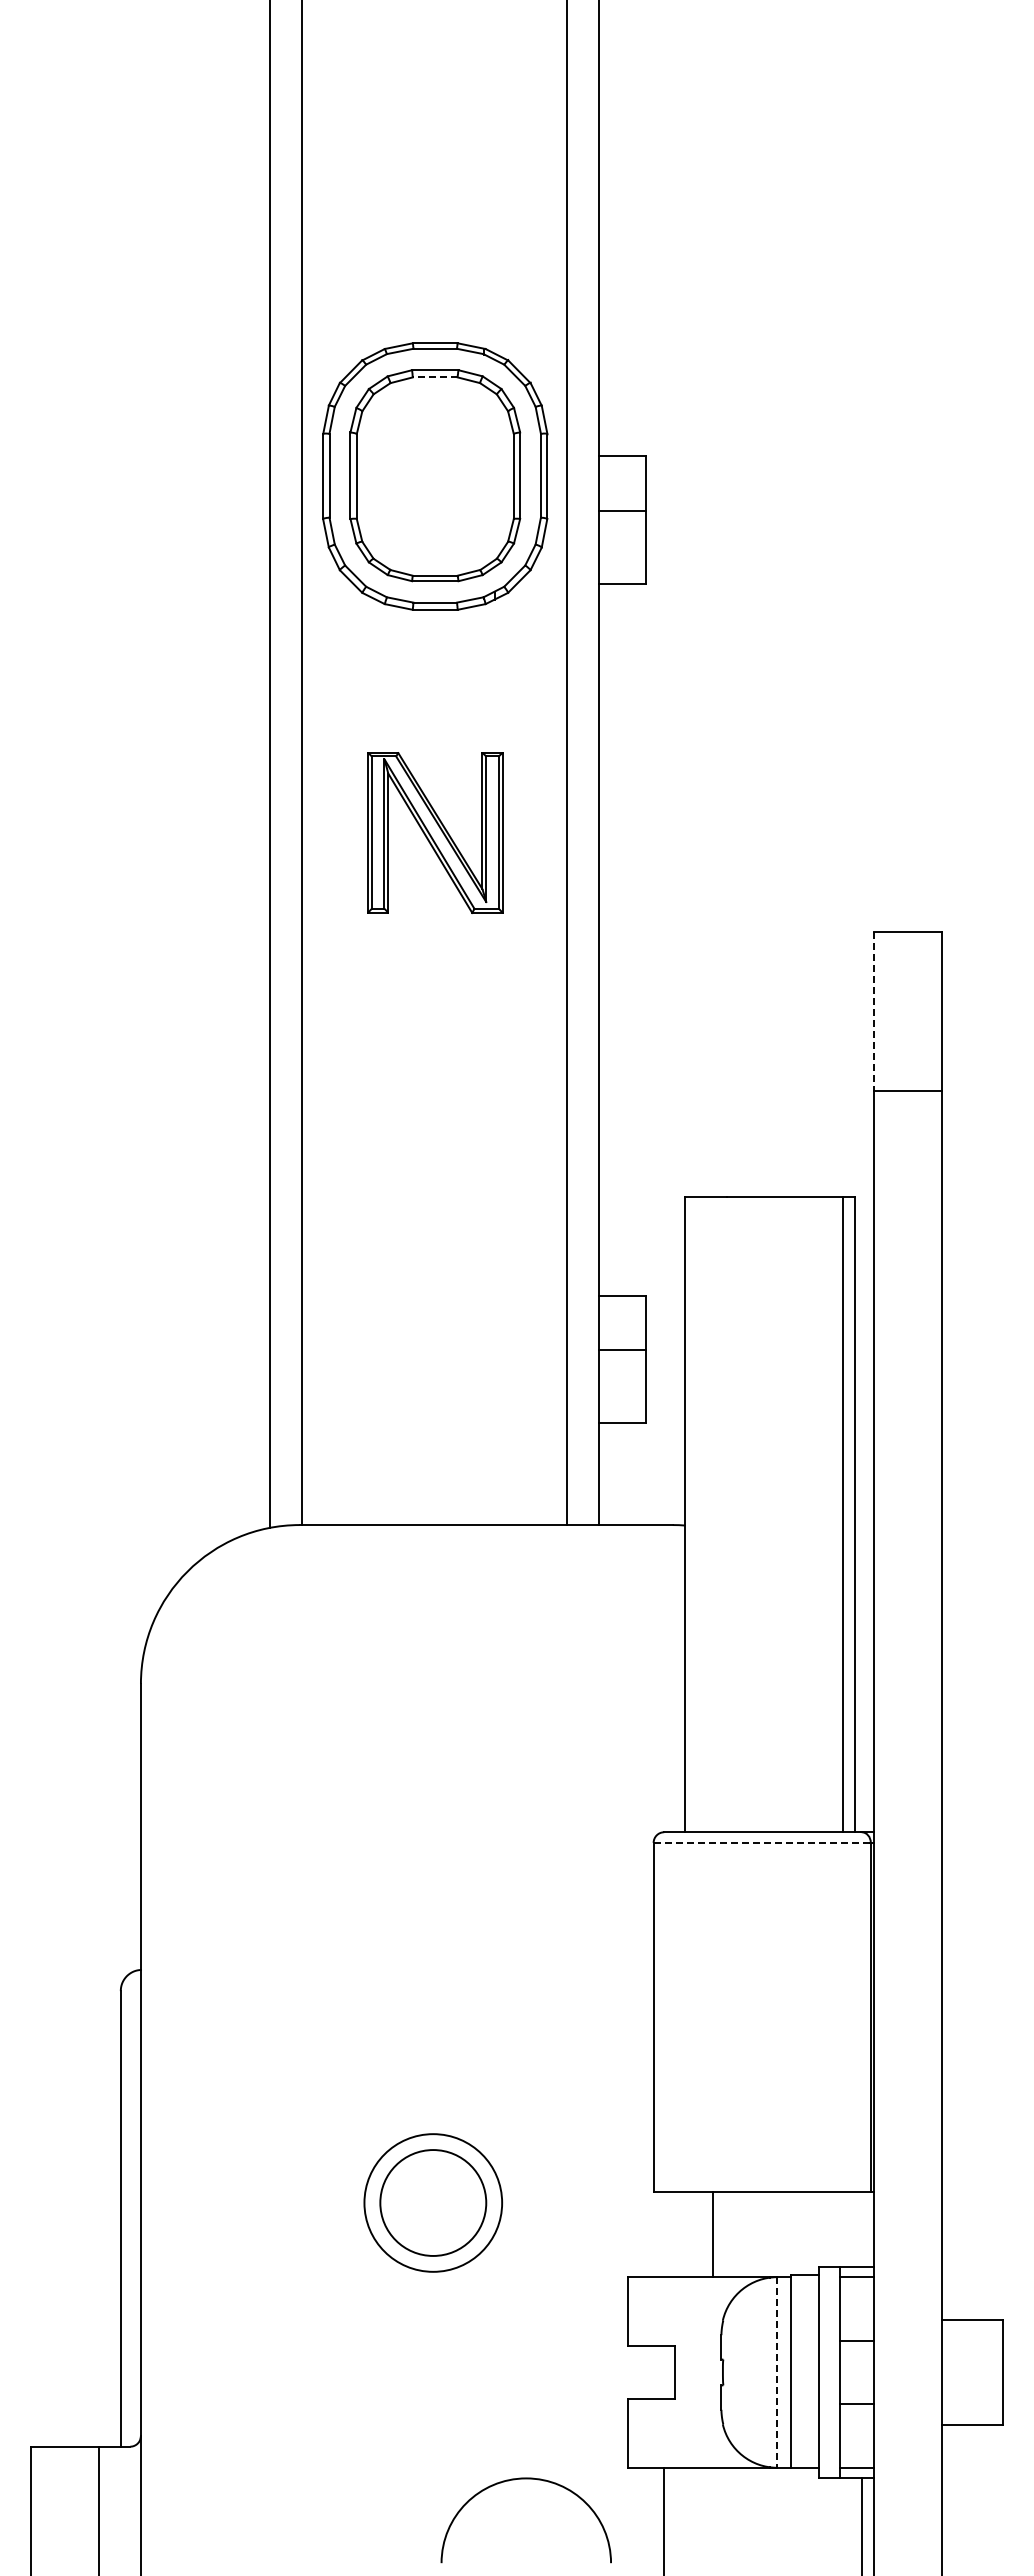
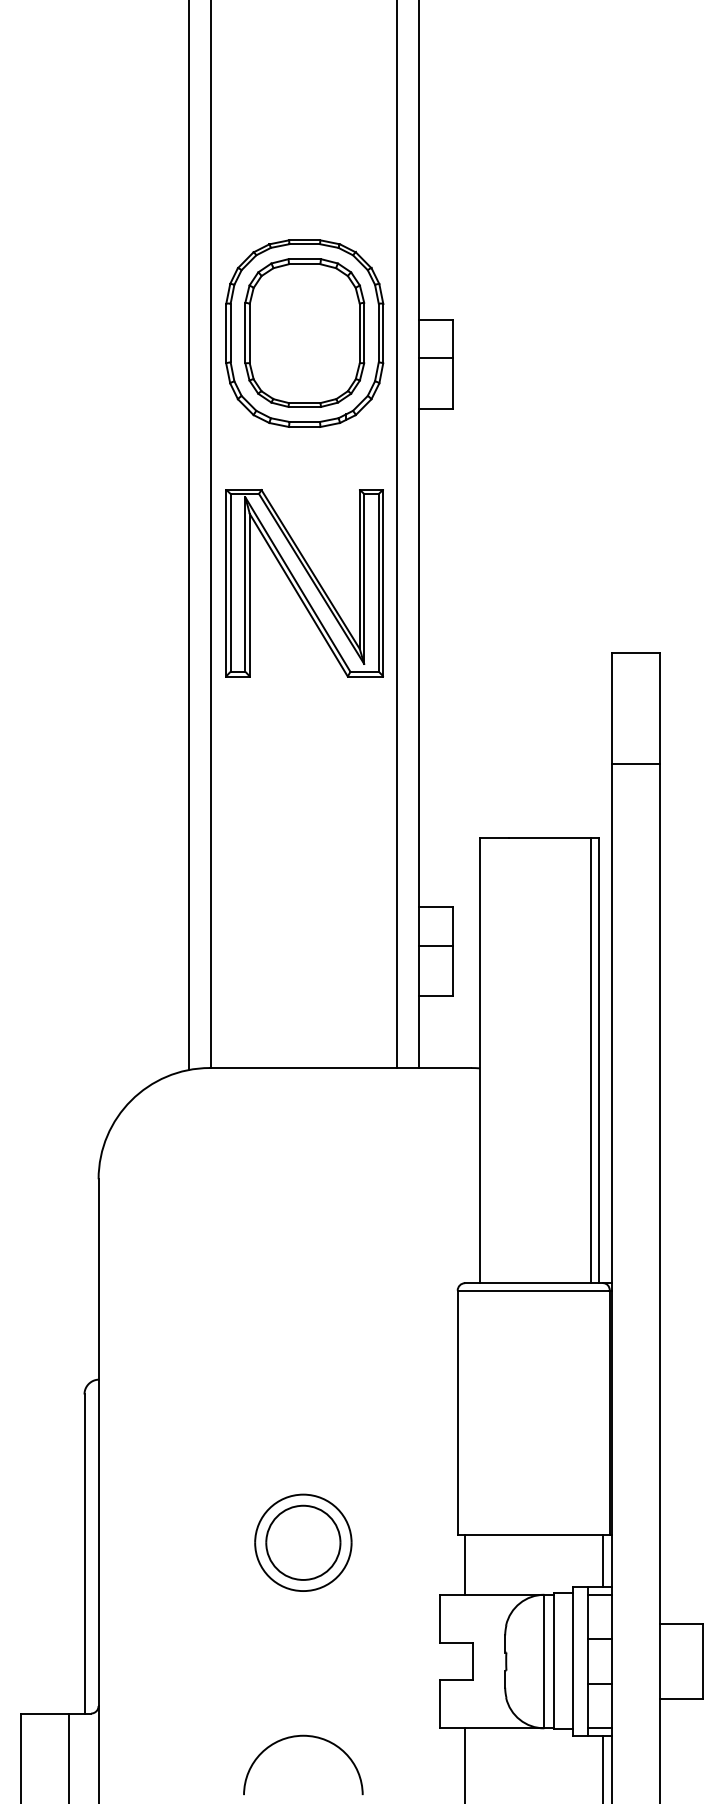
line: (434, 377) -> (304, 264), dashed -> solid
part: (435, 832) -> (304, 582), size x1.67
line: (873, 1011) -> (611, 708), dashed -> solid
line: (761, 1842) -> (533, 1290), dashed -> solid
line: (861, 2229) -> (603, 1561), added
line: (713, 2234) -> (465, 1564), moved
line: (777, 2372) -> (544, 1661), dashed -> solid
arc: (525, 2479) -> (302, 1736), moved

